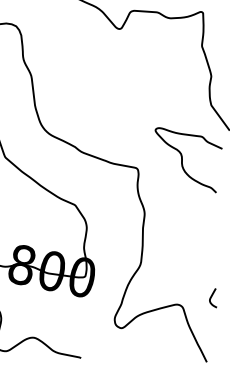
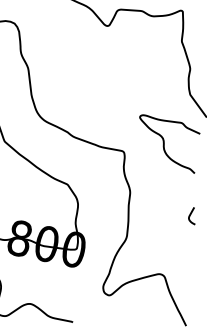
curve: (211, 298) -> (190, 216), moved

